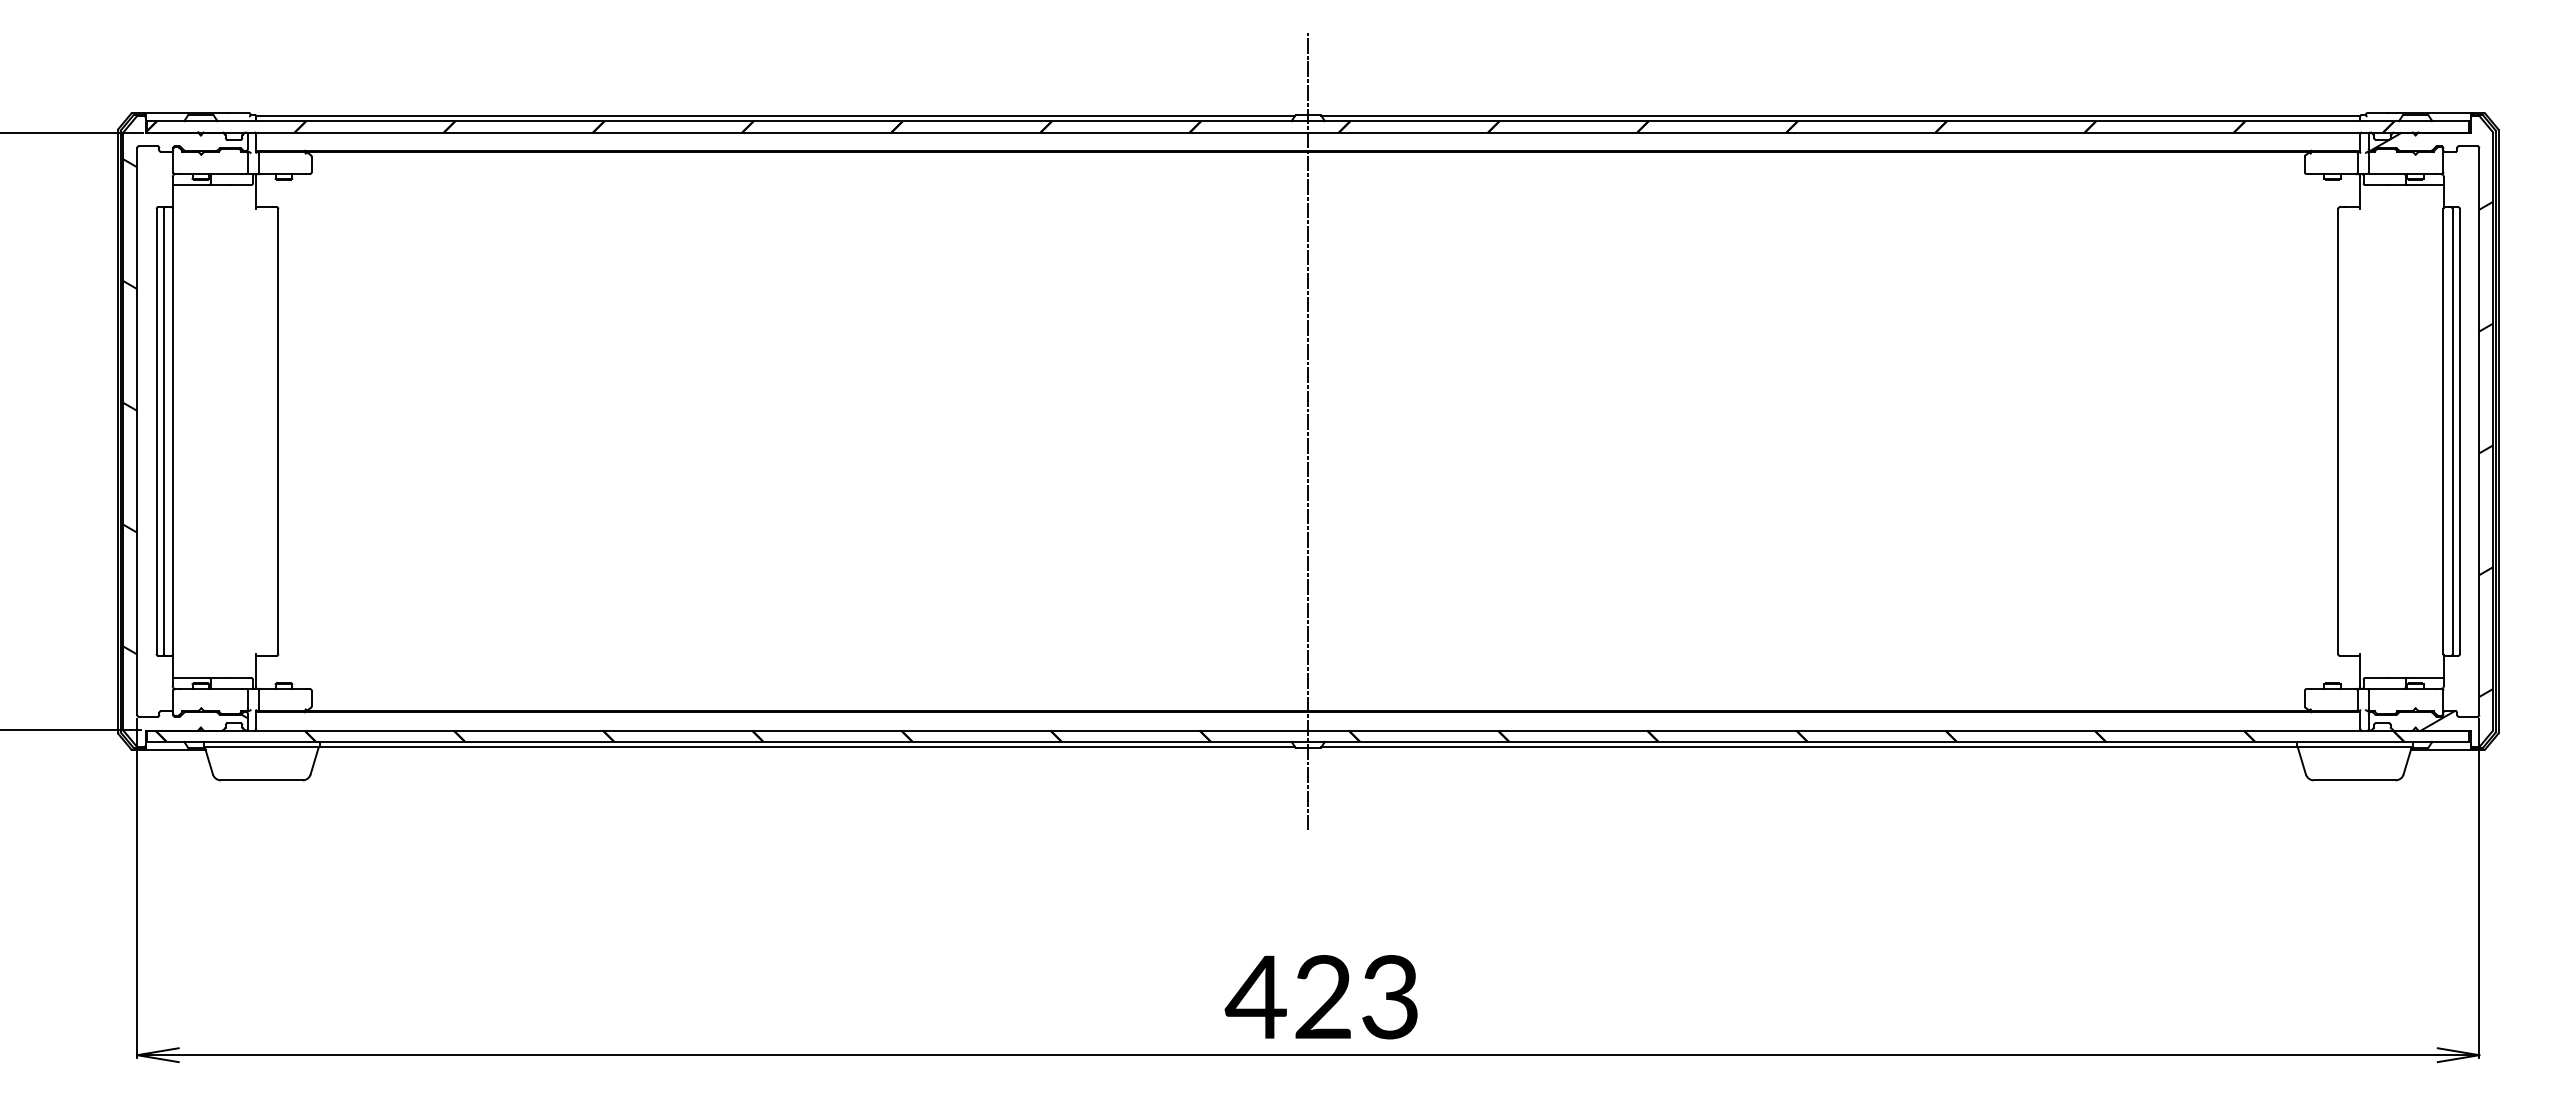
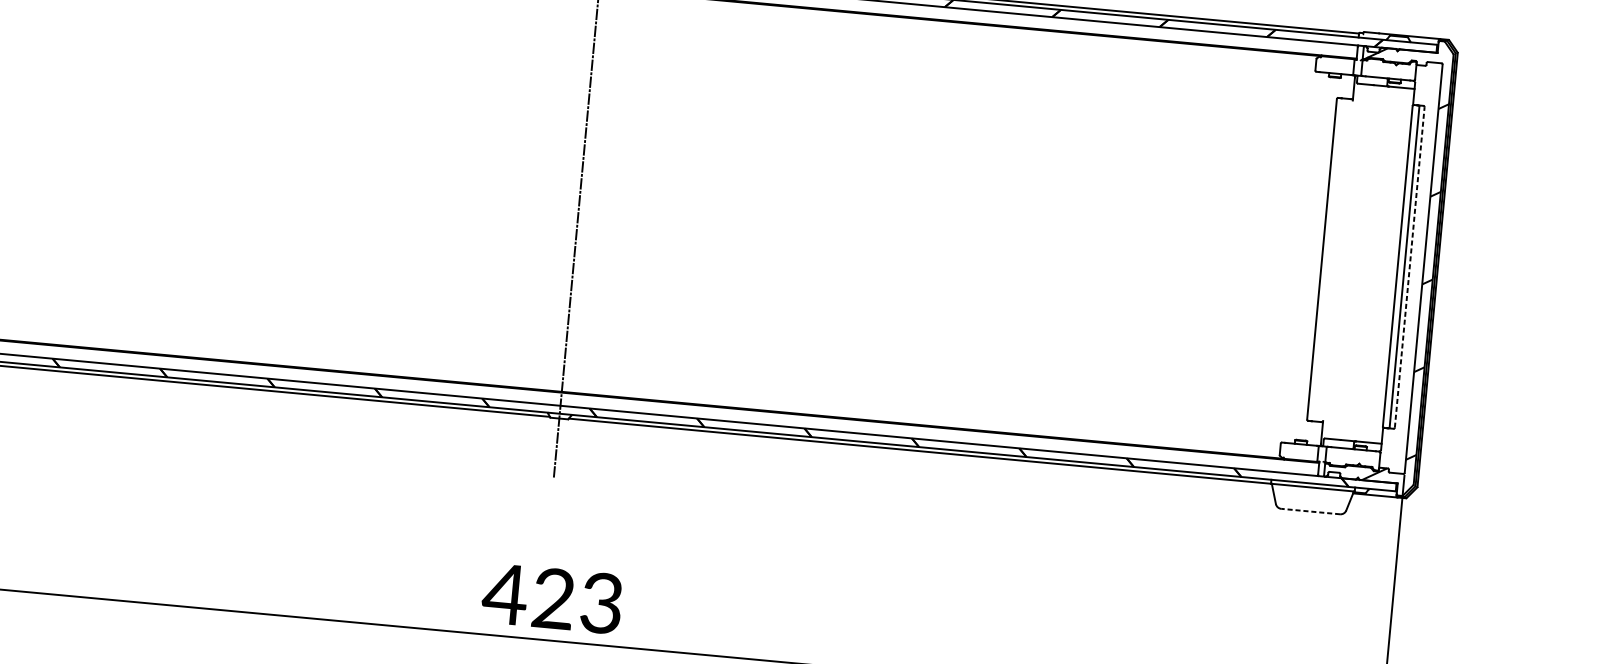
line: (2459, 431) -> (1409, 267), solid -> dashed
line: (2354, 780) -> (1310, 511), solid -> dashed

